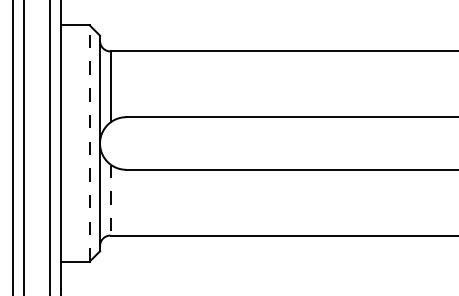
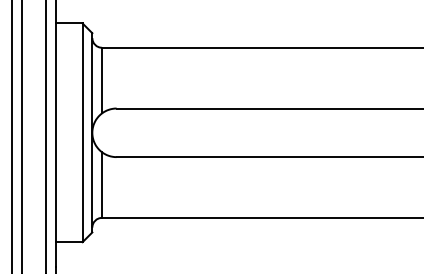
line: (89, 143) -> (82, 132), dashed -> solid
line: (110, 200) -> (102, 185), dashed -> solid

